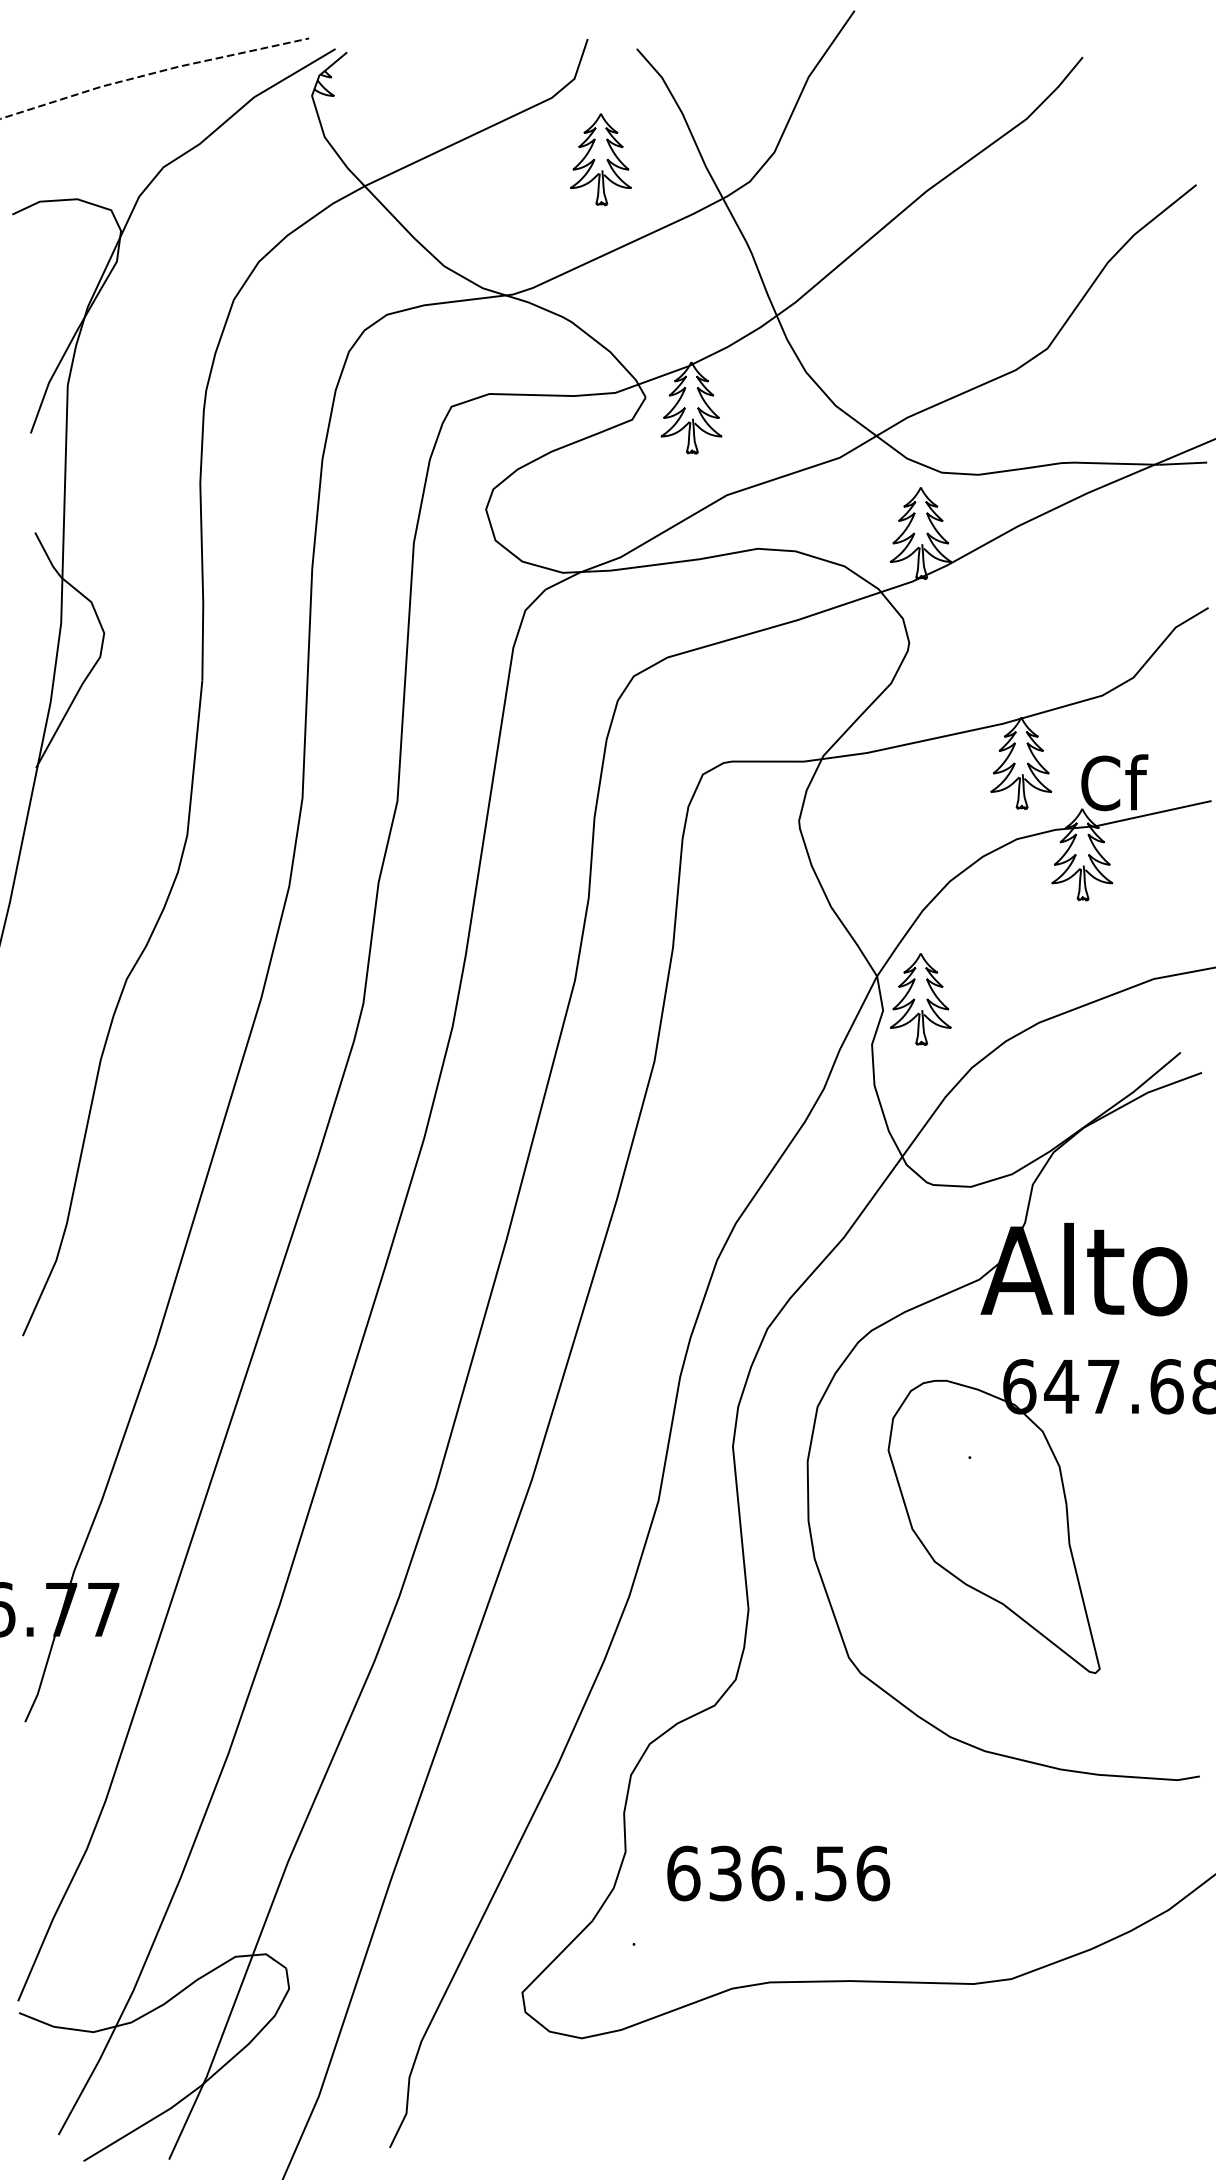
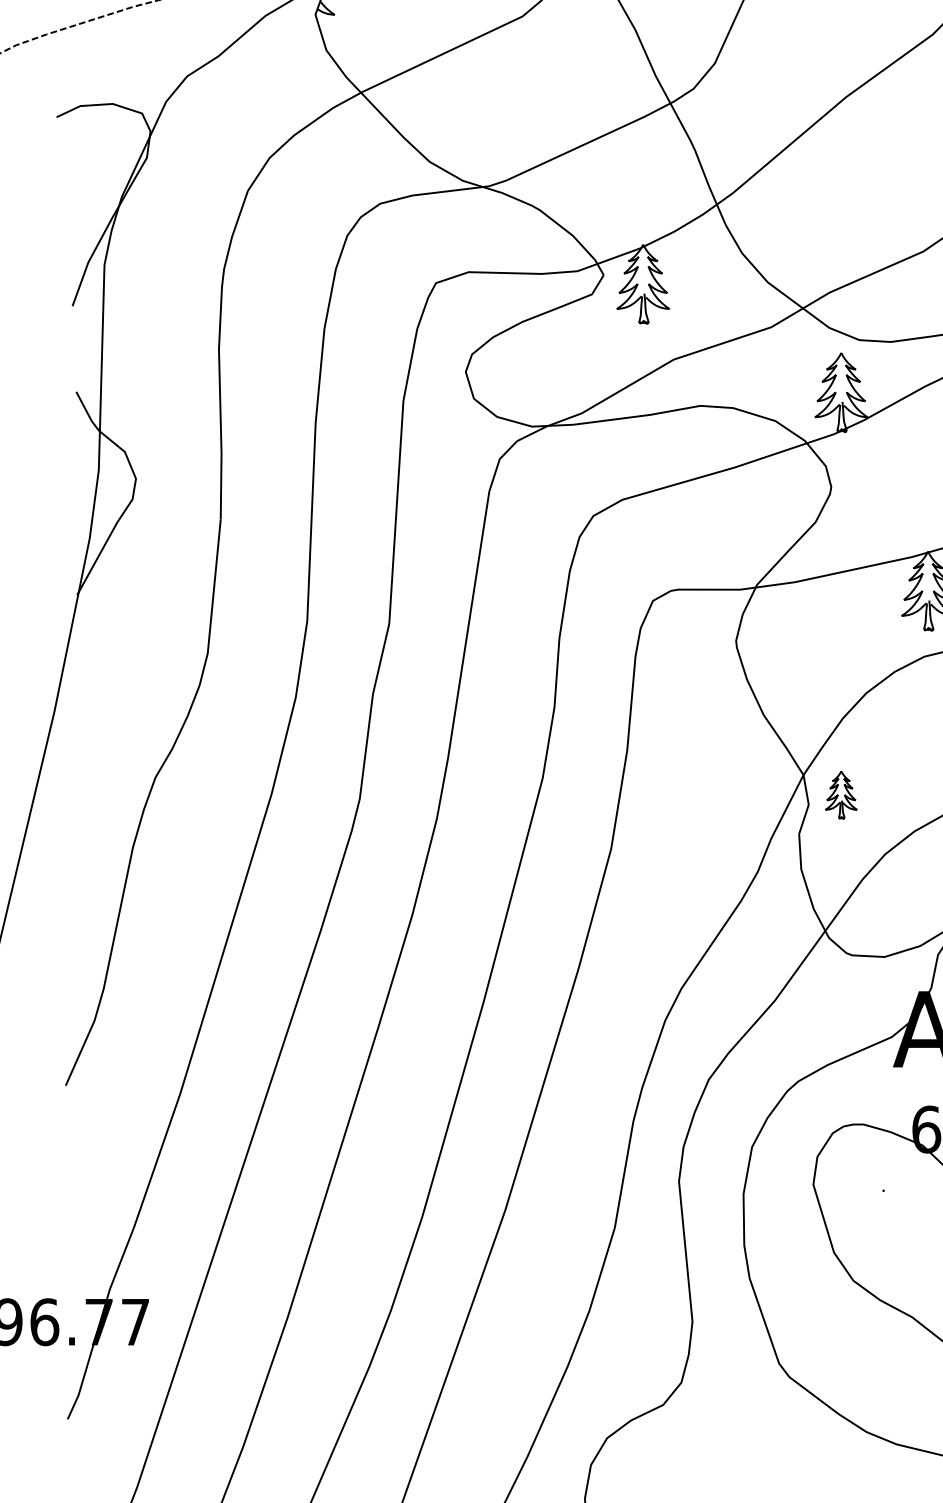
part: (600, 159) -> (564, 69), removed
part: (920, 999) -> (841, 795), size x0.6

